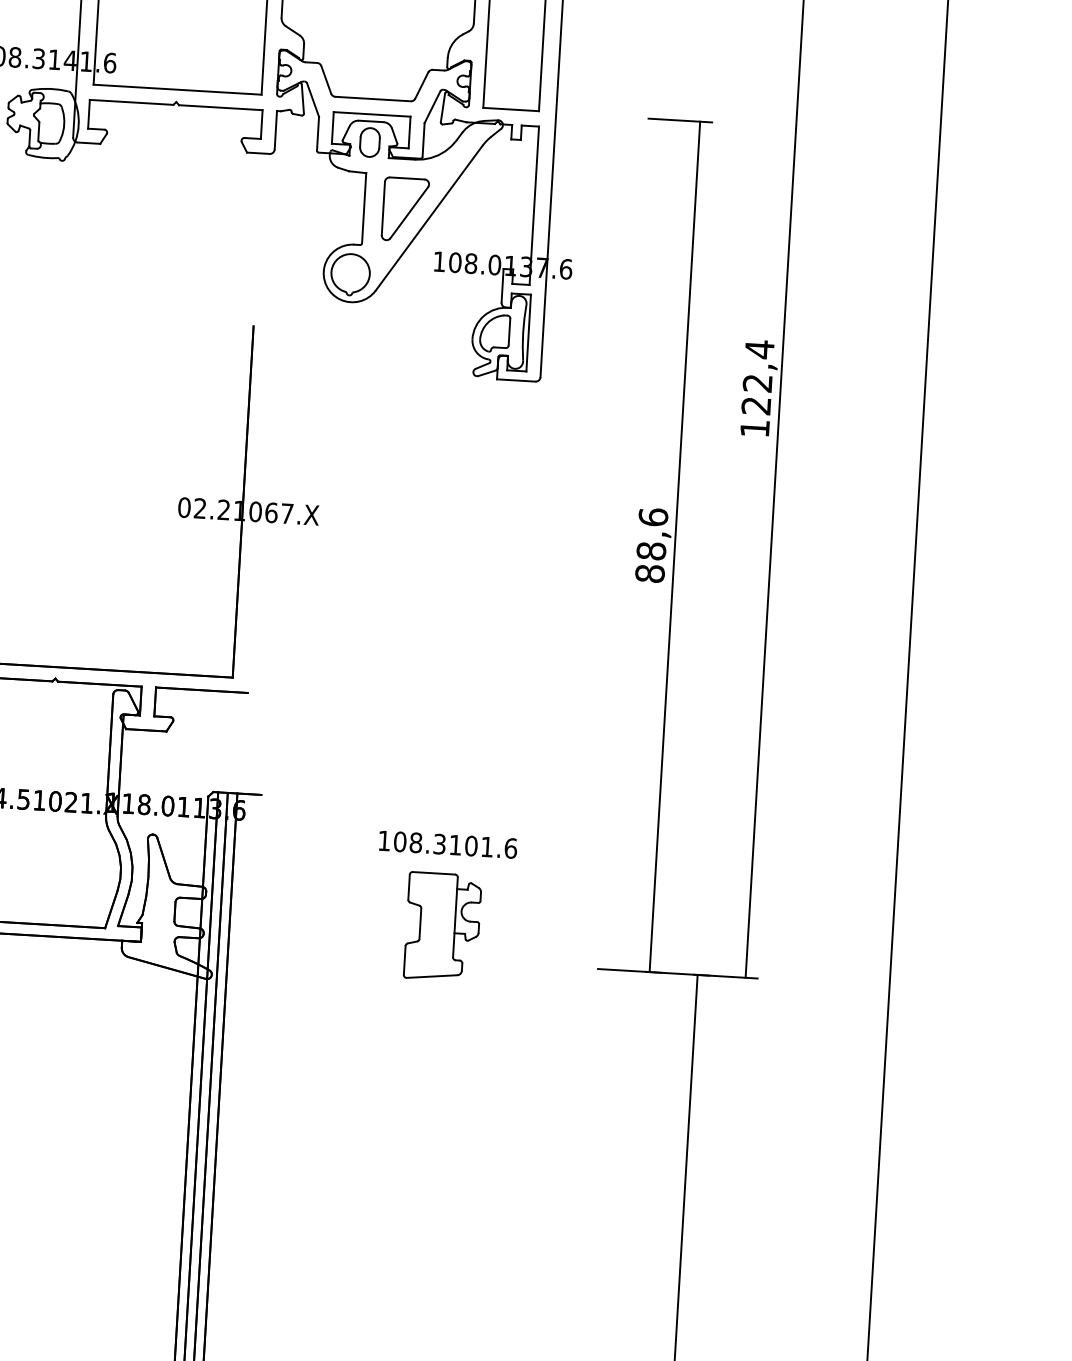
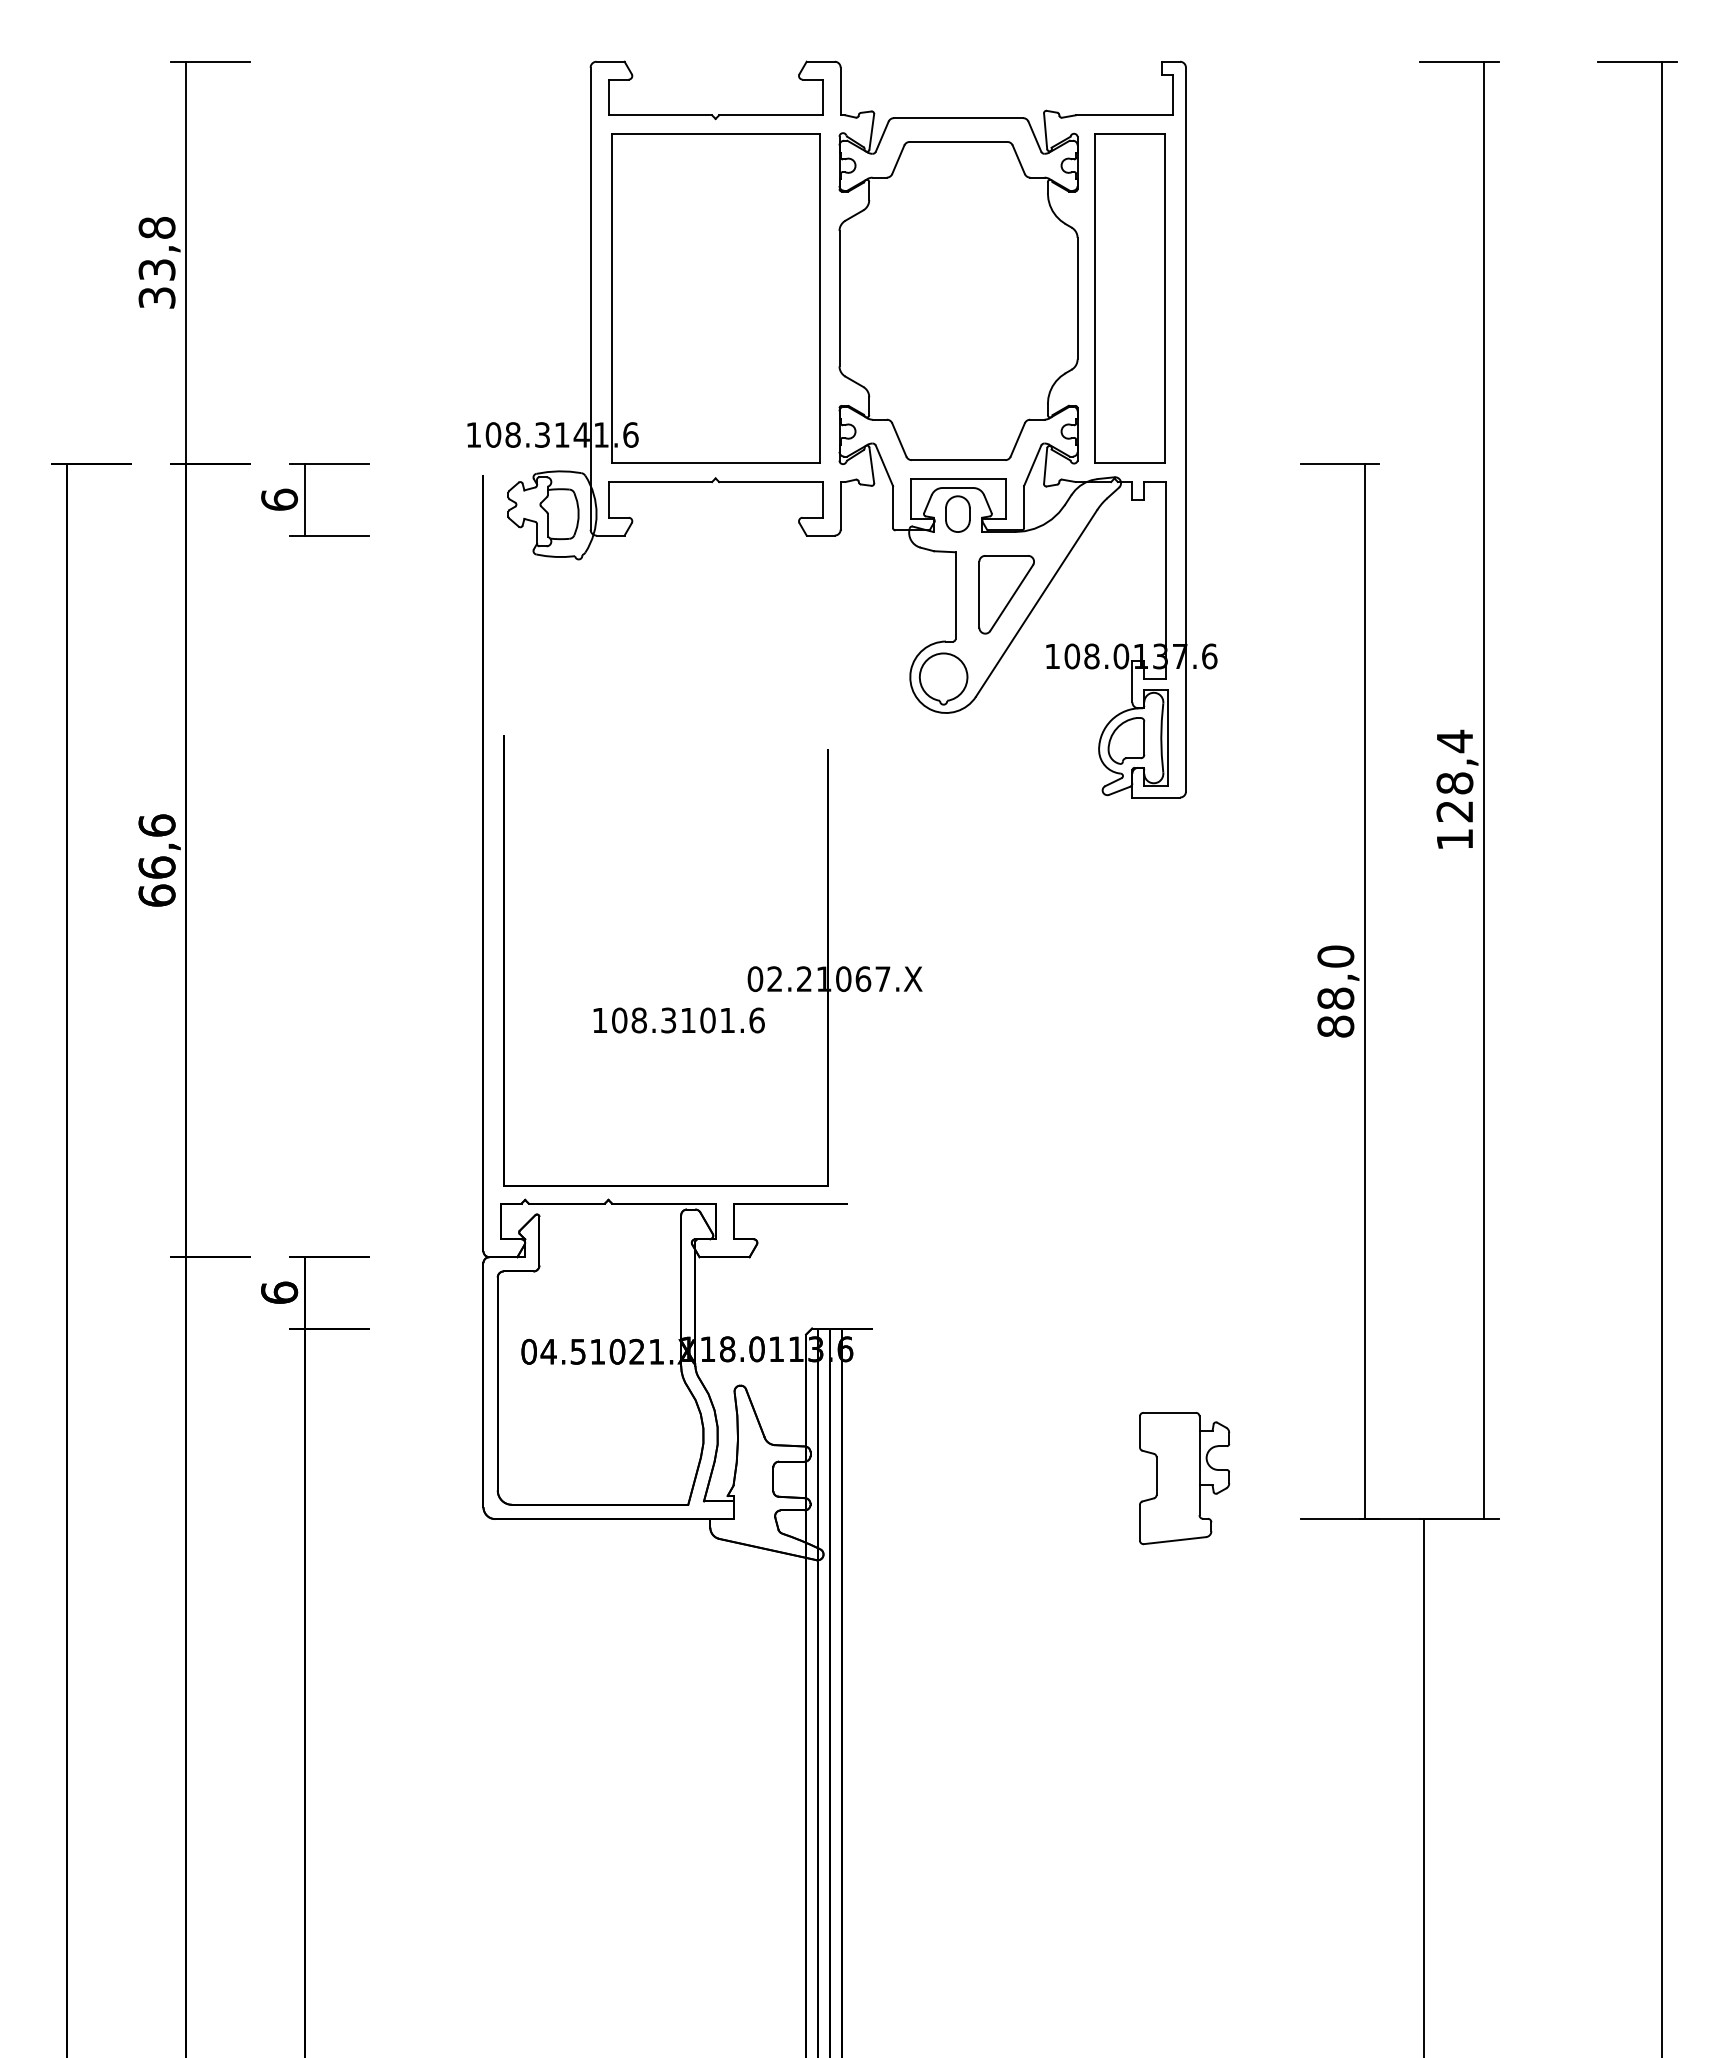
text: (757, 383) -> (1454, 783), 122,4 -> 128,4
text: (653, 517) -> (1335, 956), 88,6 -> 88,0
text: (447, 844) -> (678, 1020), moved
part: (442, 926) -> (1184, 1478), moved

